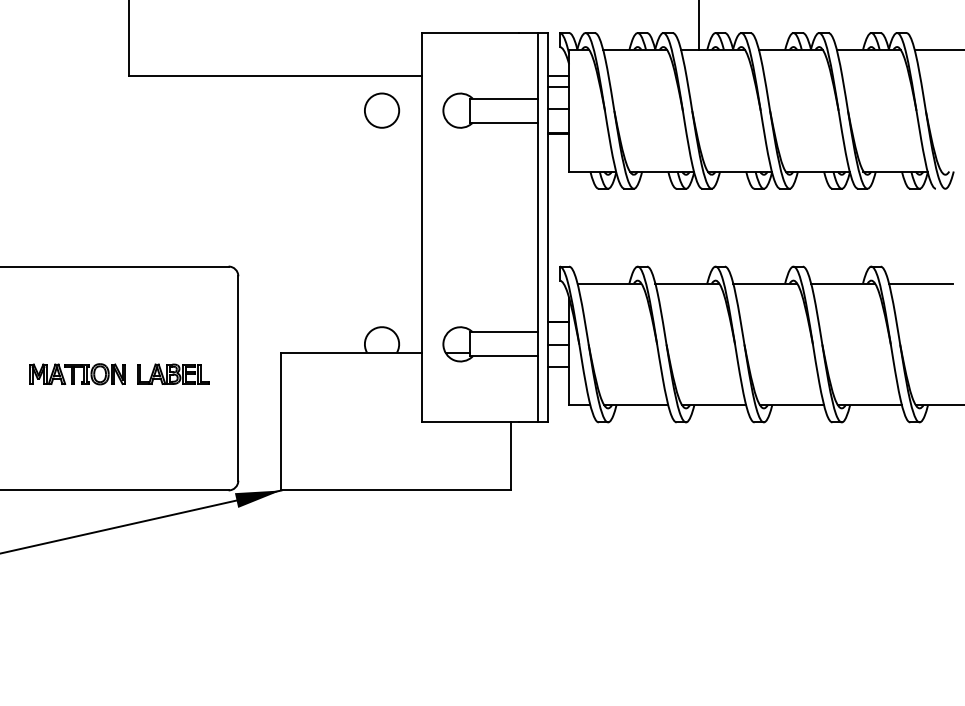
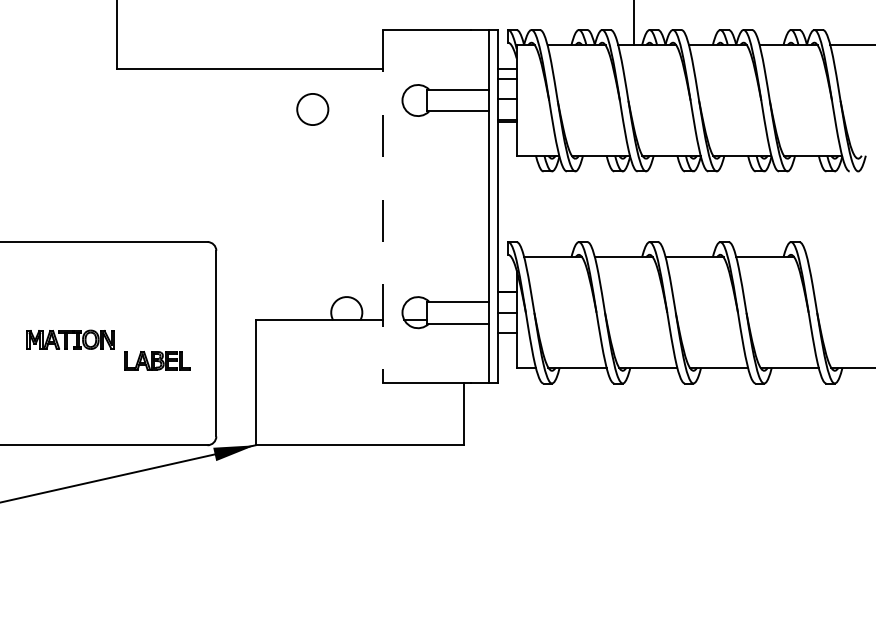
circle: (381, 110) -> (312, 109), moved
line: (421, 227) -> (382, 206), solid -> dashed
line: (921, 283) -> (836, 257), removed
part: (173, 373) -> (157, 360), moved

